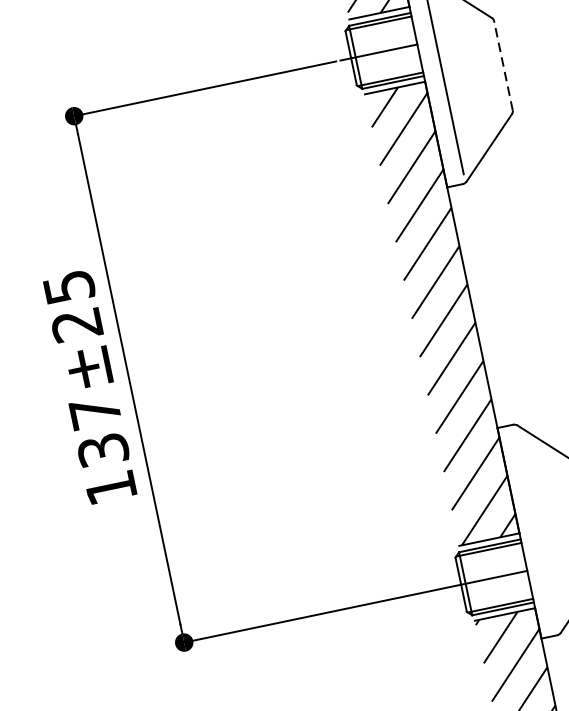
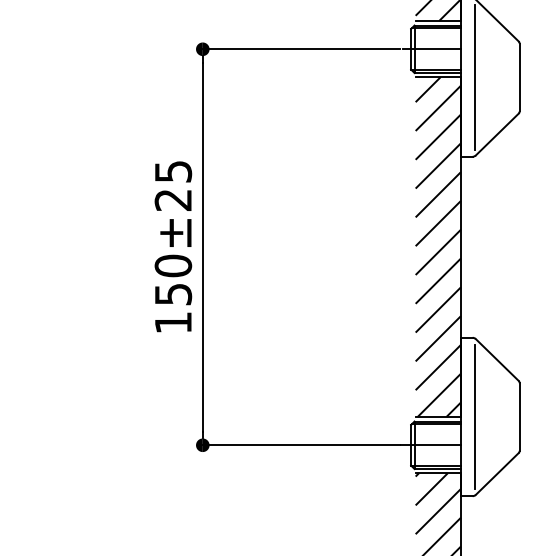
line: (503, 65) -> (519, 77), dashed -> solid
text: (99, 430) -> (173, 279), 137±25 -> 150±25
line: (537, 528) -> (474, 416), added

